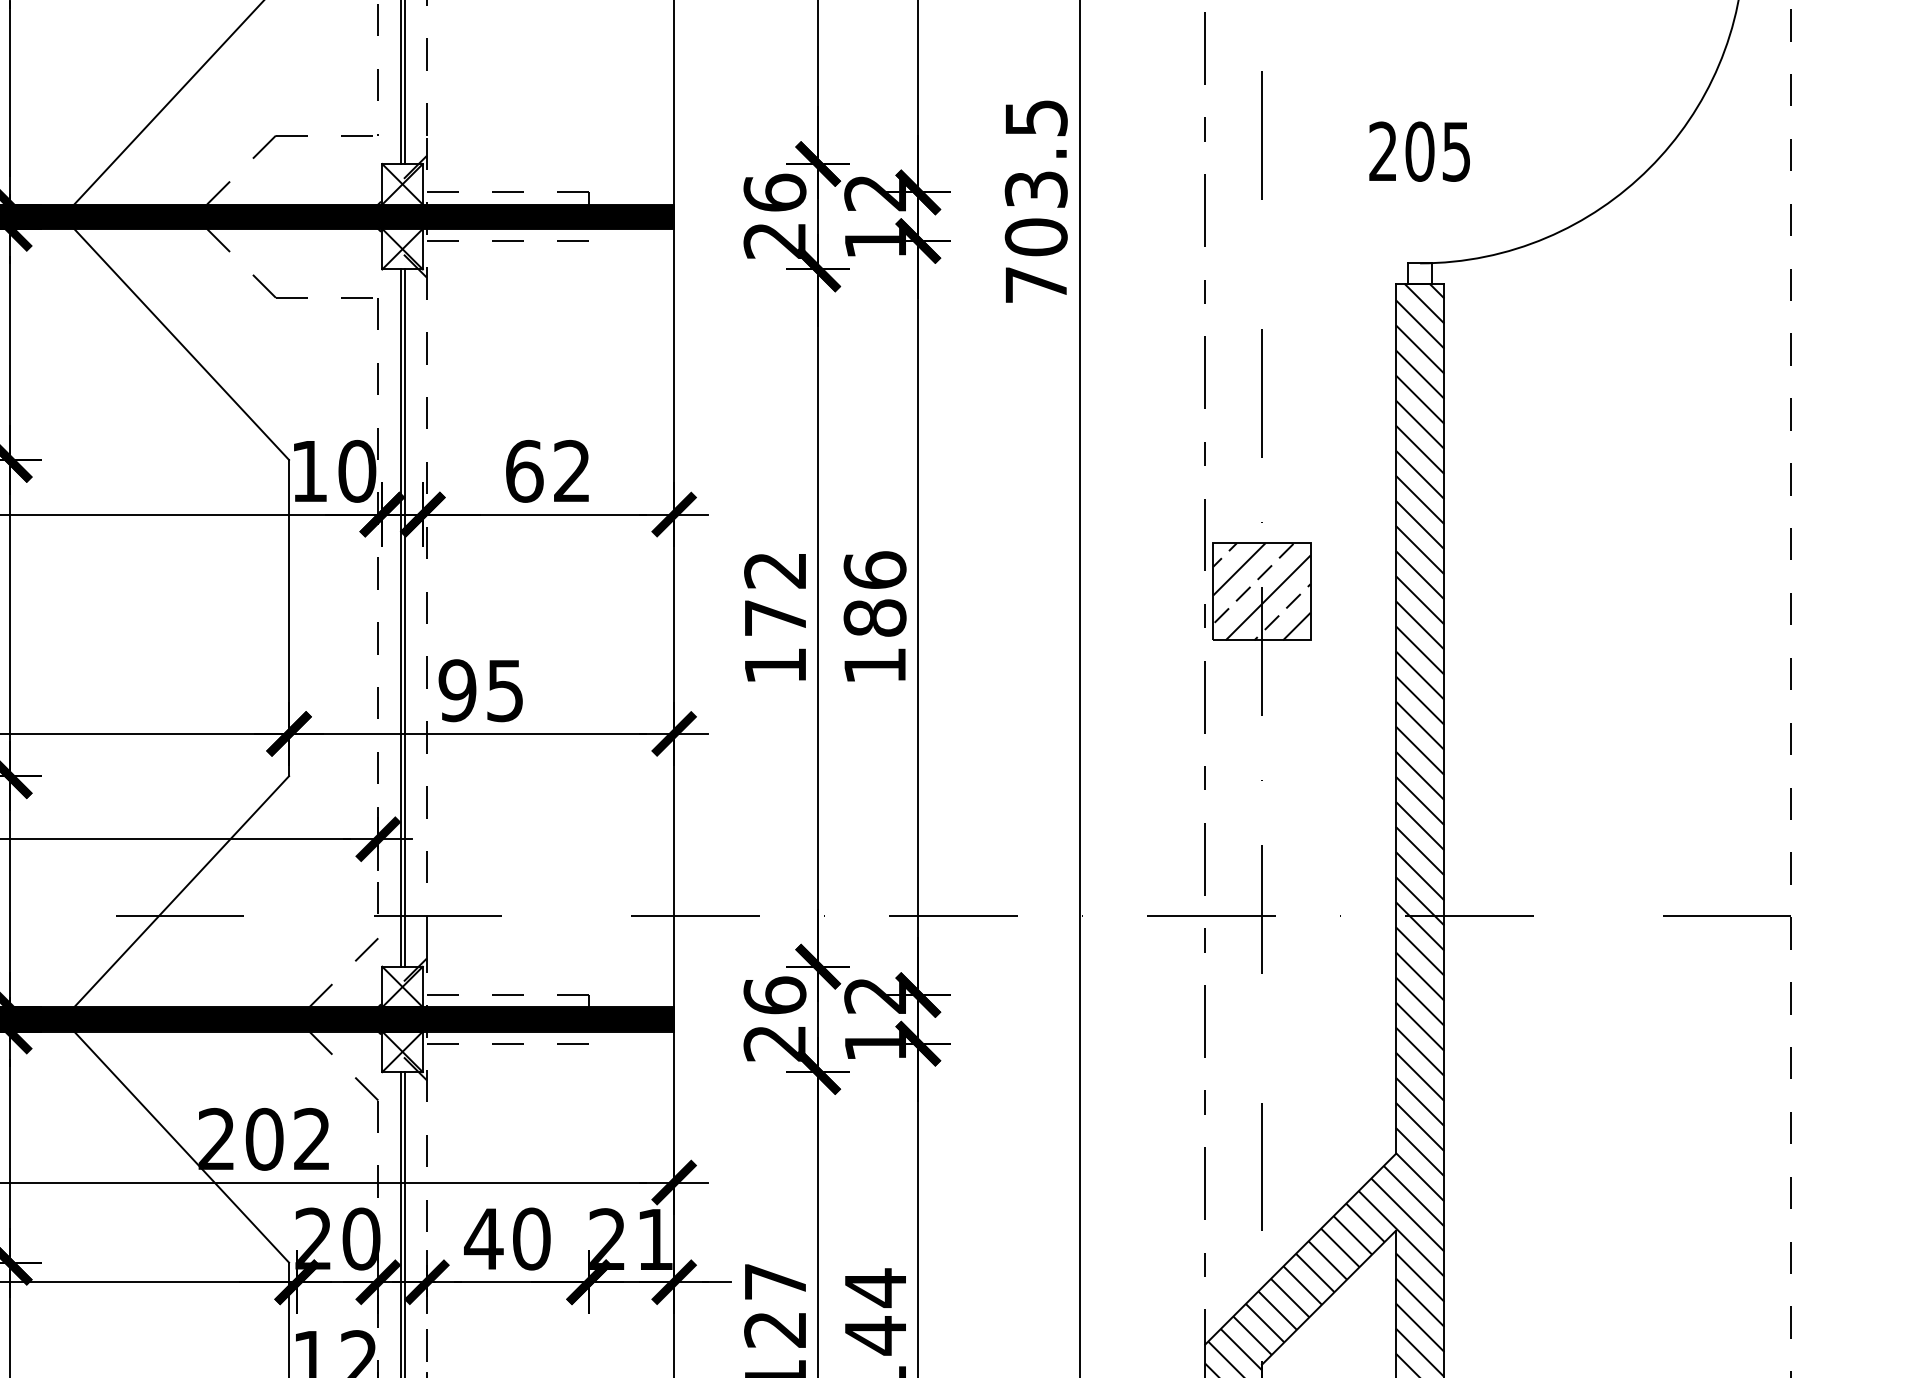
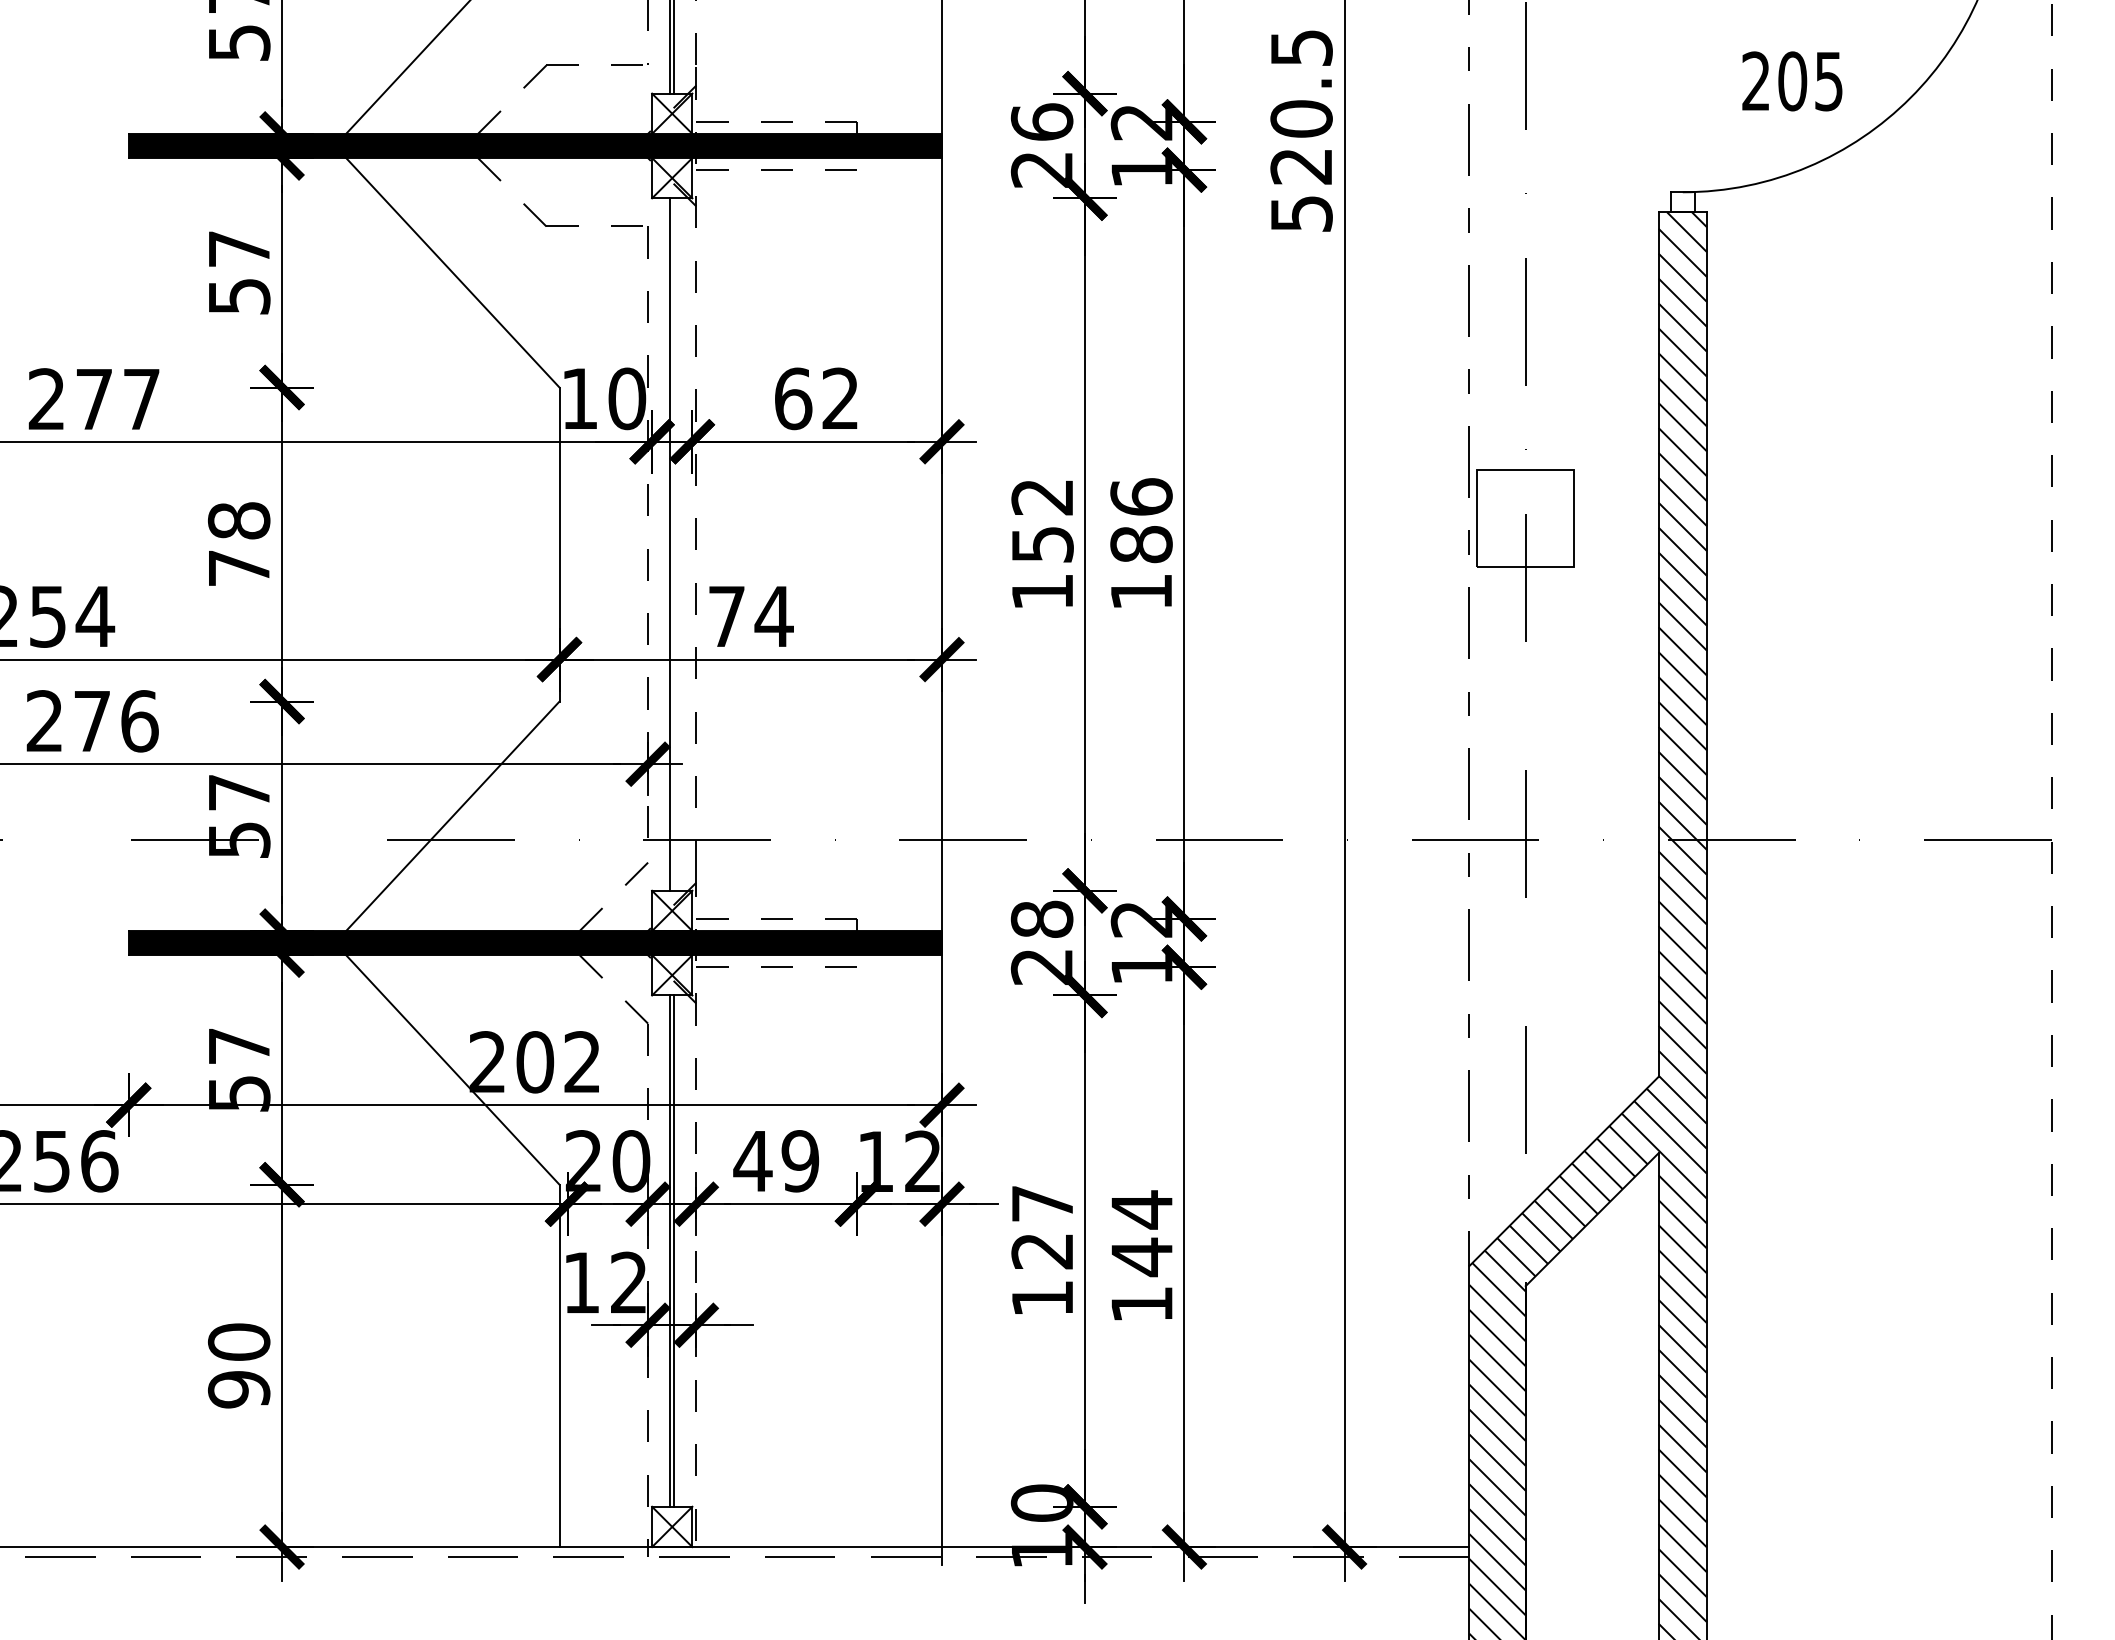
text: (1419, 151) -> (1792, 81), moved
text: (1036, 236) -> (1301, 165), 703.5 -> 520.5
hatch: (1261, 591) -> (1525, 518), removed
line: (404, 618) -> (674, 544), removed
text: (775, 618) -> (1042, 544), 172 -> 152
text: (481, 690) -> (750, 616), 95 -> 74
text: (774, 994) -> (1041, 918), 26 -> 28
text: (631, 1238) -> (899, 1160), 21 -> 12
text: (531, 1239) -> (800, 1161), 40 -> 49

